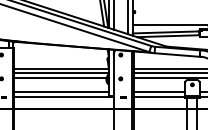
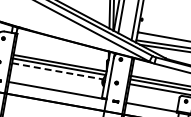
line: (61, 77) -> (58, 71), solid -> dashed
line: (61, 92) -> (55, 86), removed
line: (159, 92) -> (152, 103), removed

